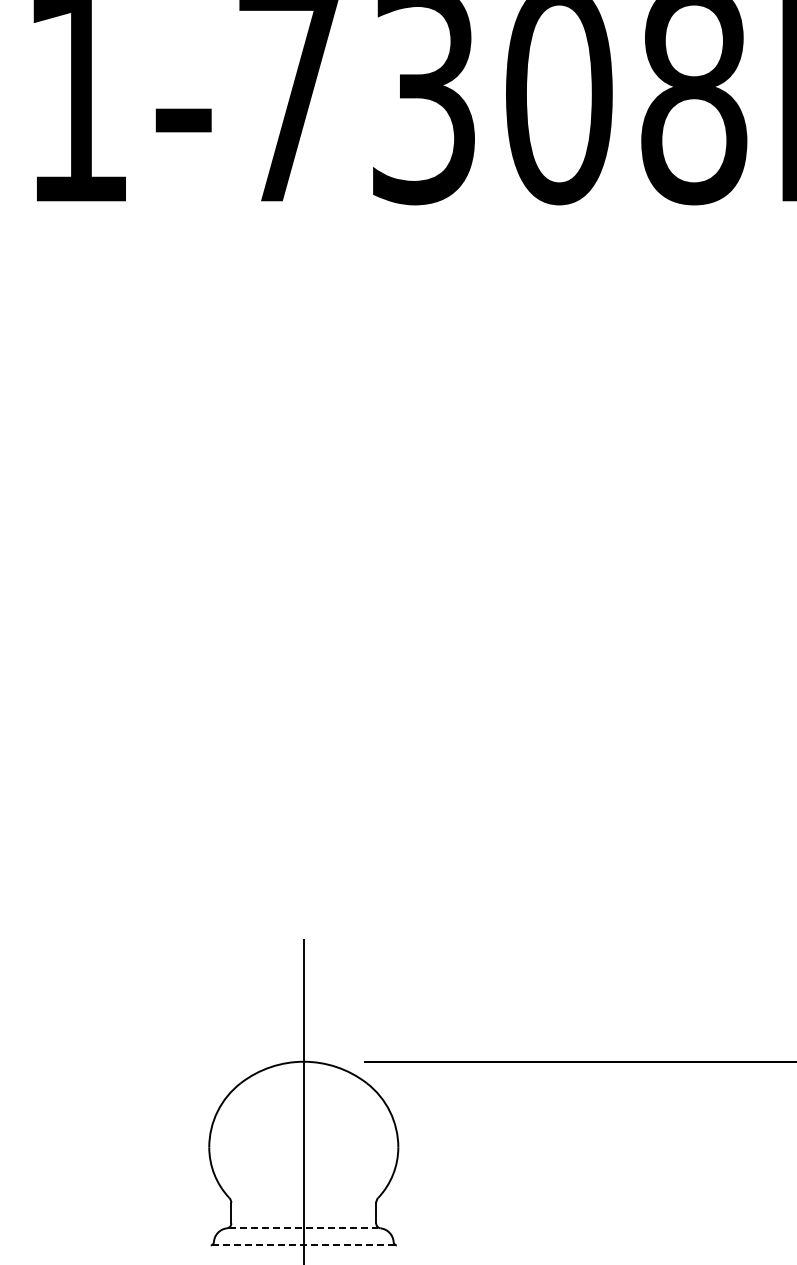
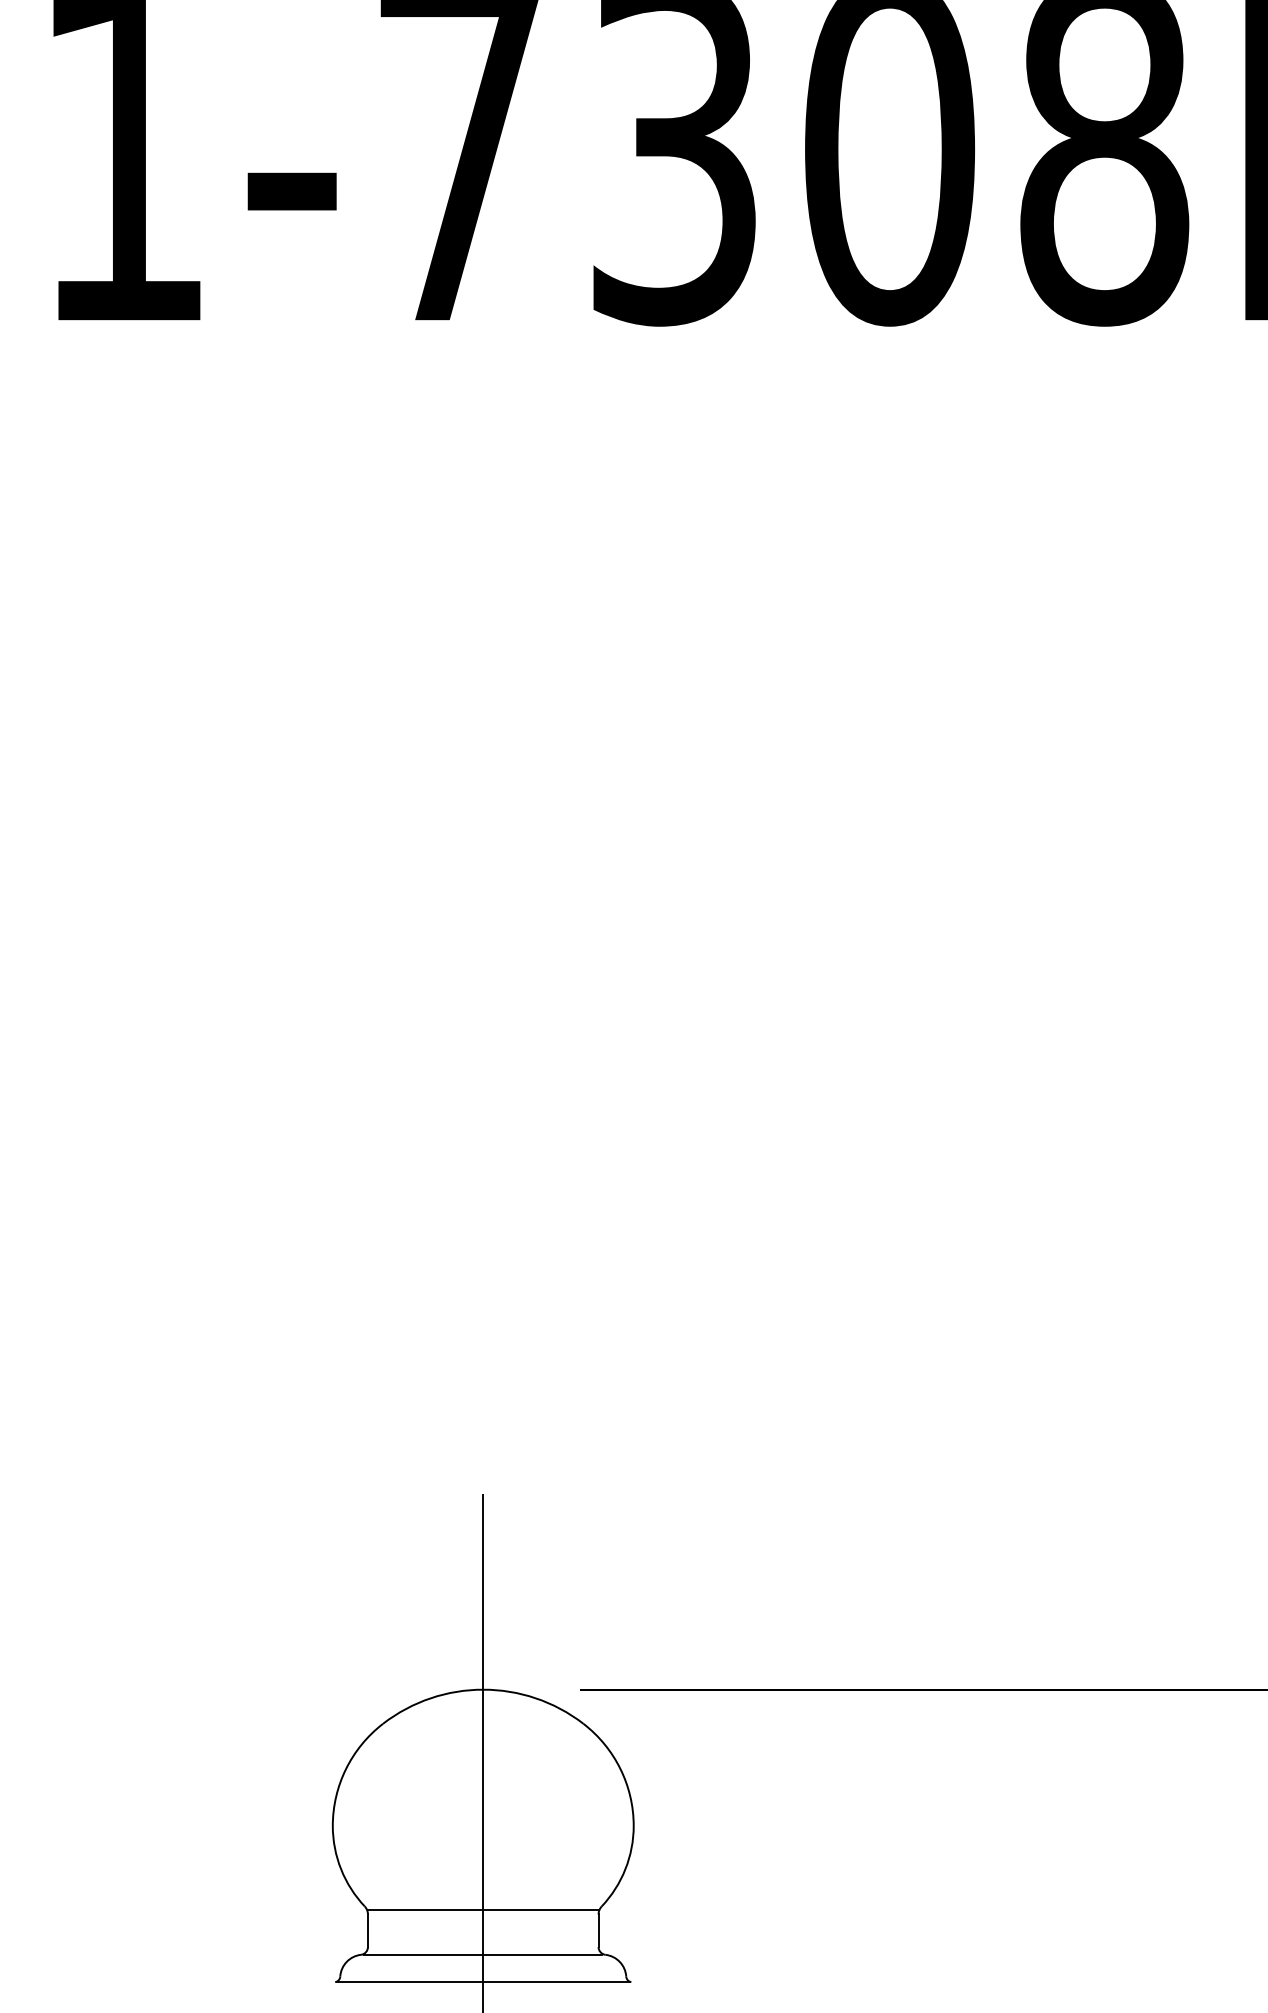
line: (303, 1199) -> (482, 1908), added
line: (303, 1228) -> (482, 1955), dashed -> solid
line: (303, 1245) -> (482, 1982), dashed -> solid

